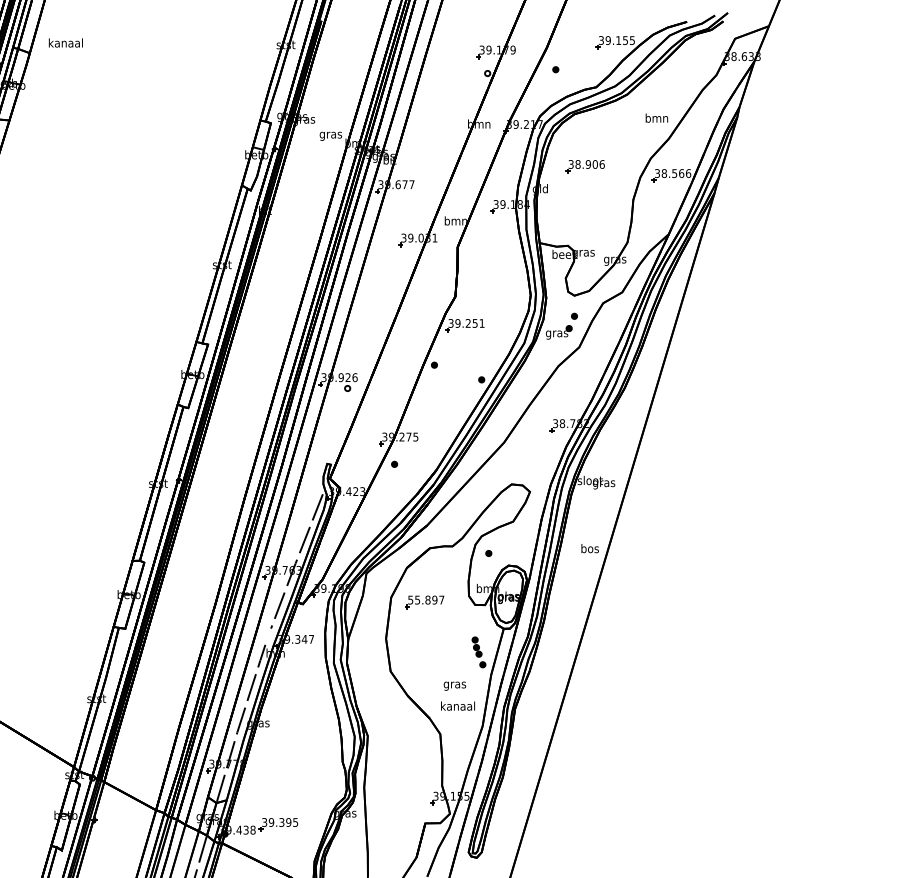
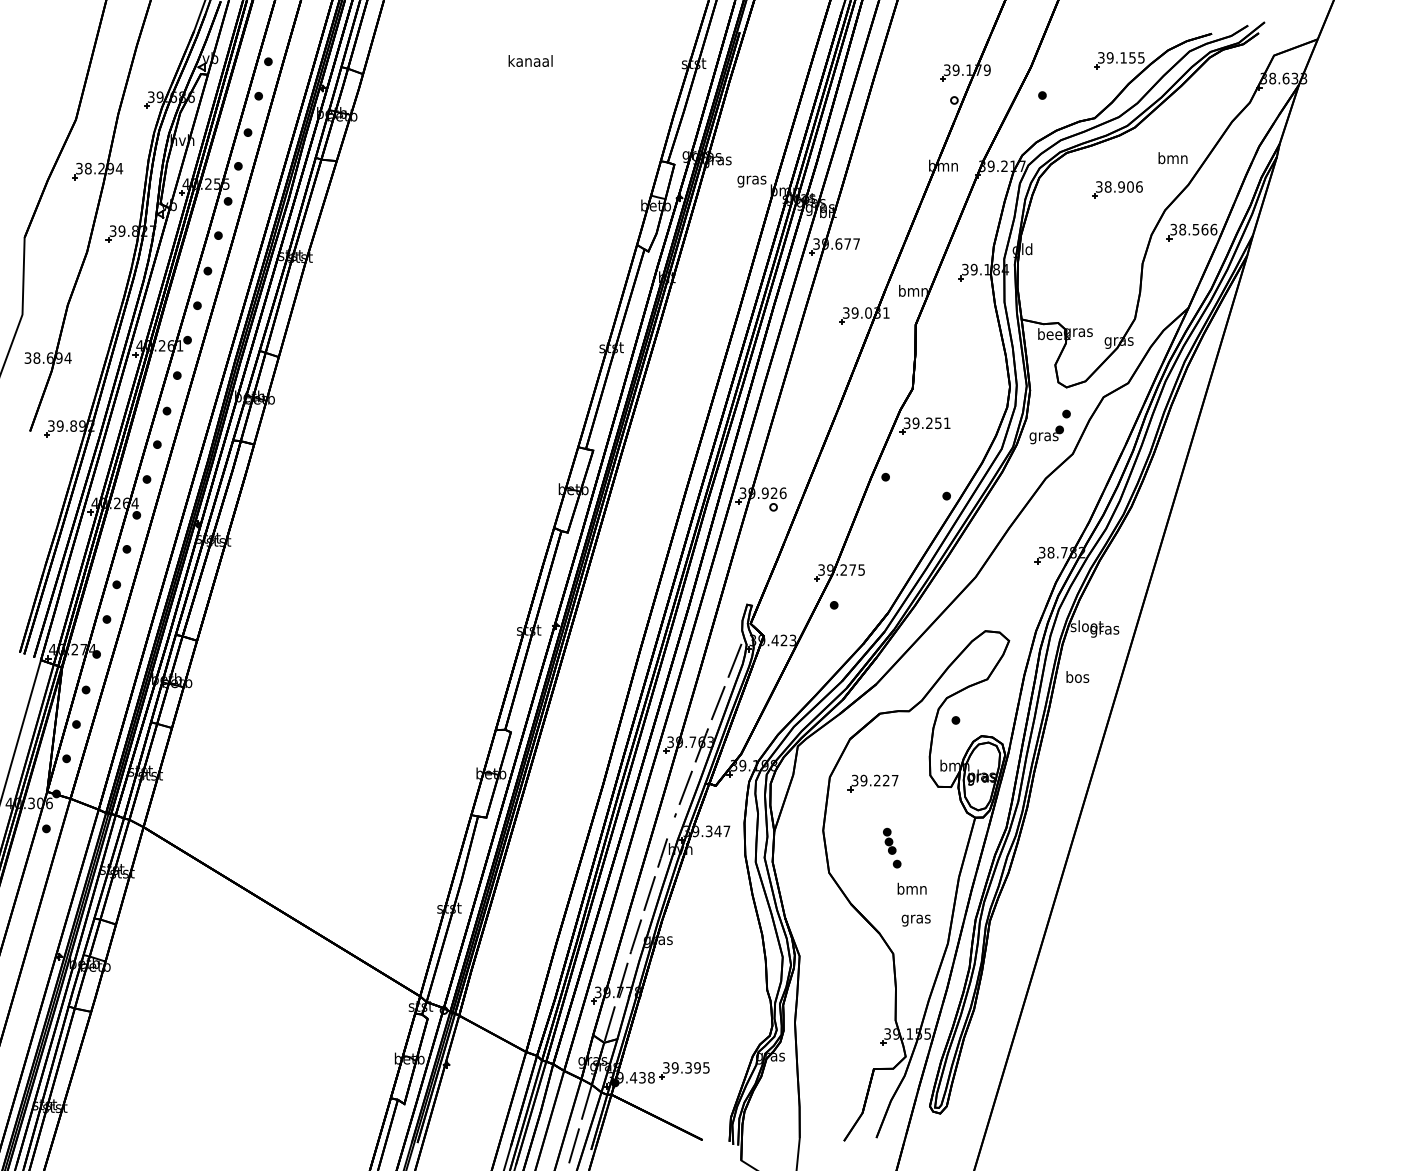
text: (65, 42) -> (530, 60), moved
part: (585, 166) -> (1117, 189), moved
text: (589, 548) -> (1077, 676), moved
text: (422, 600) -> (870, 780), 55.897 -> 39.227
part: (479, 651) -> (892, 847), moved
text: (454, 684) -> (911, 889), gras -> bmn
text: (458, 706) -> (916, 918), kanaal -> gras

